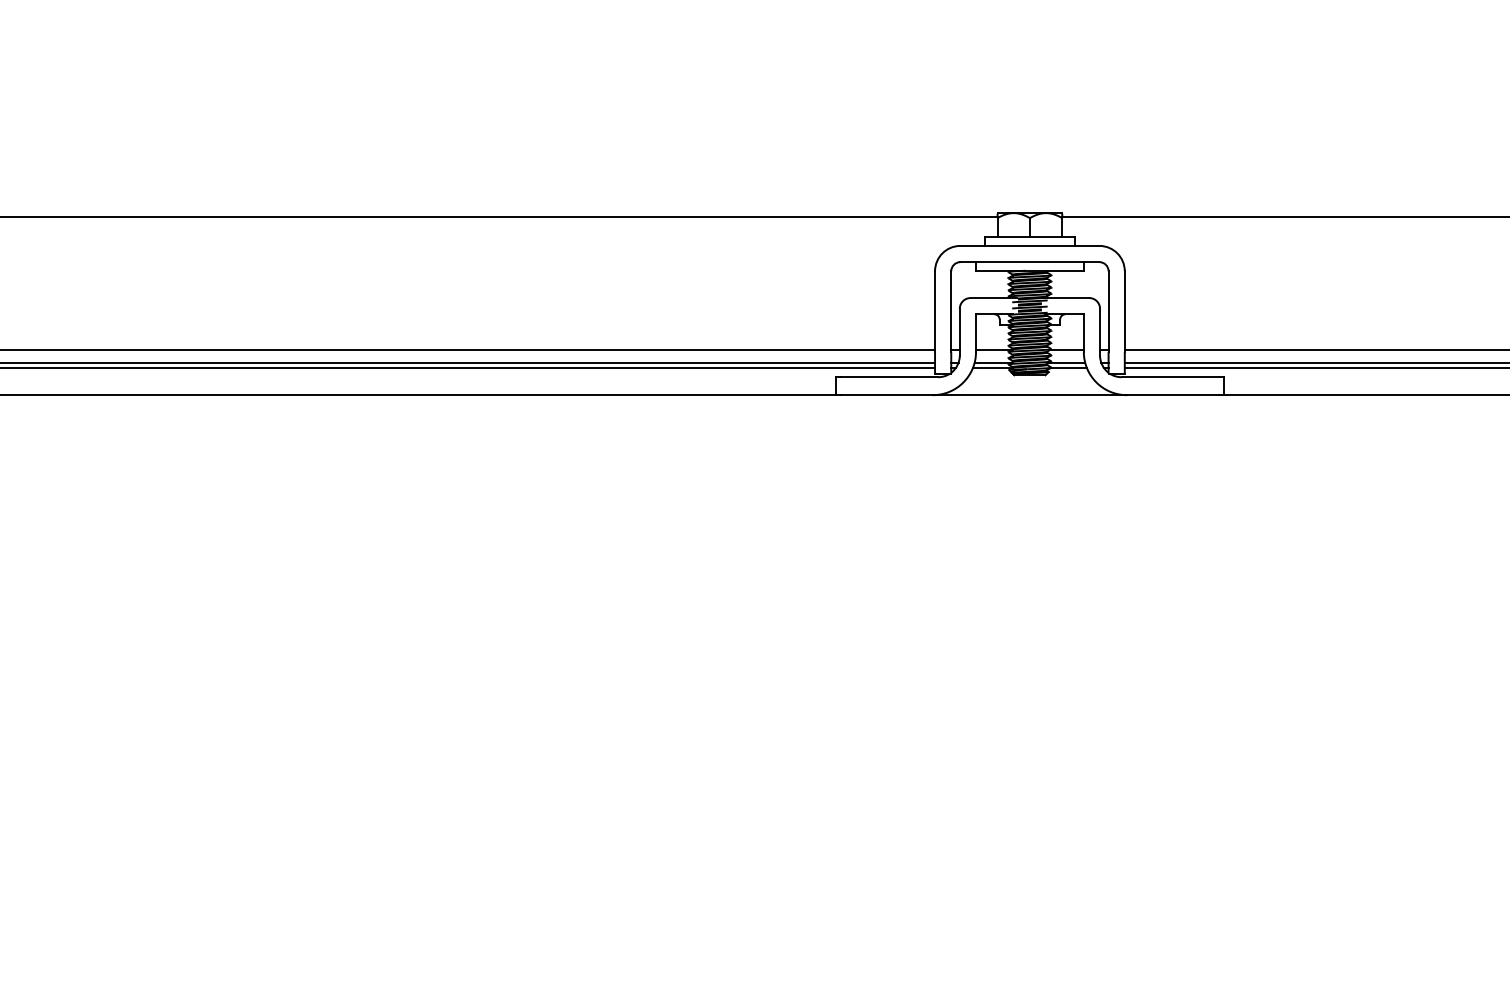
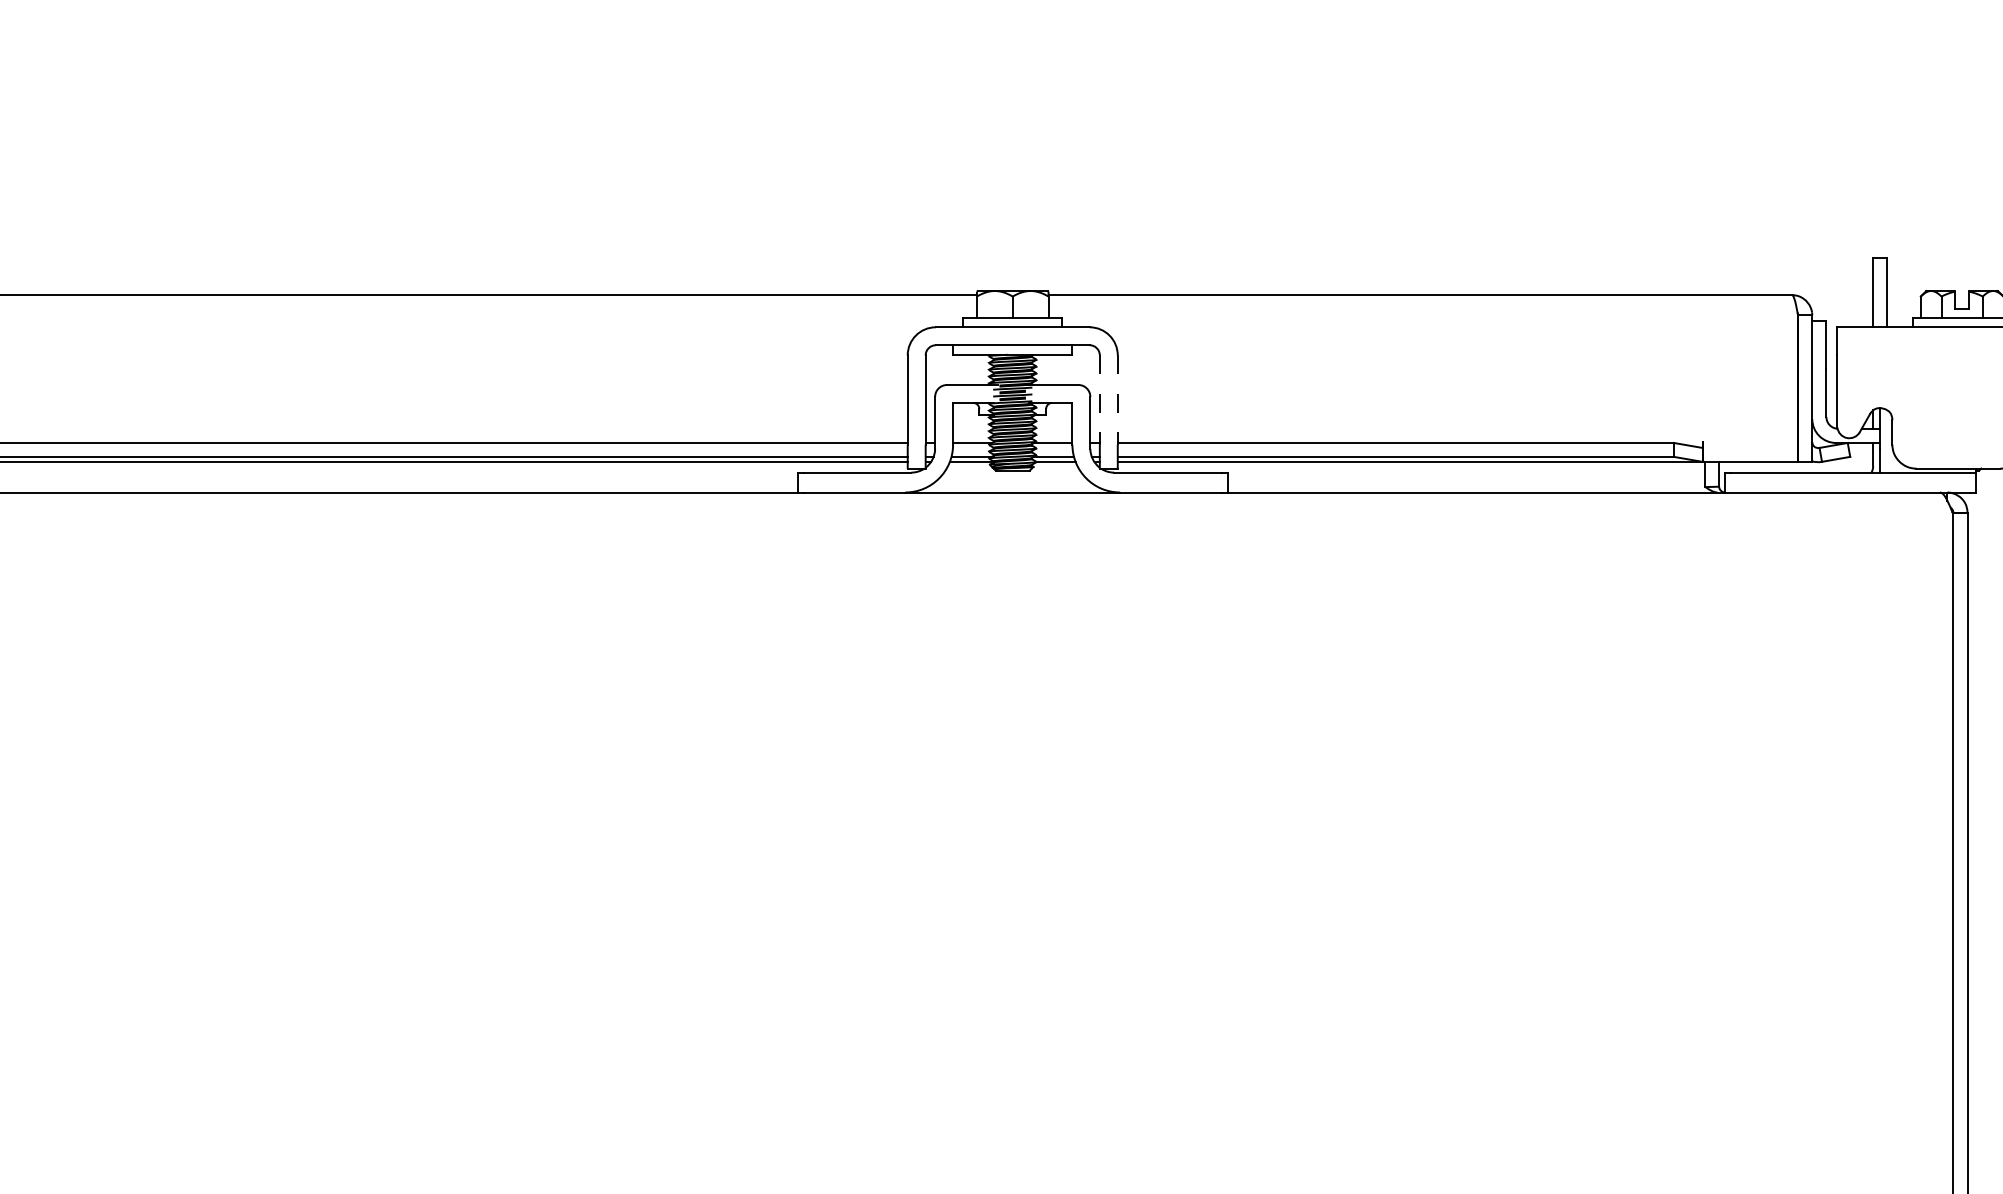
line: (1108, 311) -> (1099, 399), solid -> dashed
line: (1124, 311) -> (1117, 399), solid -> dashed

